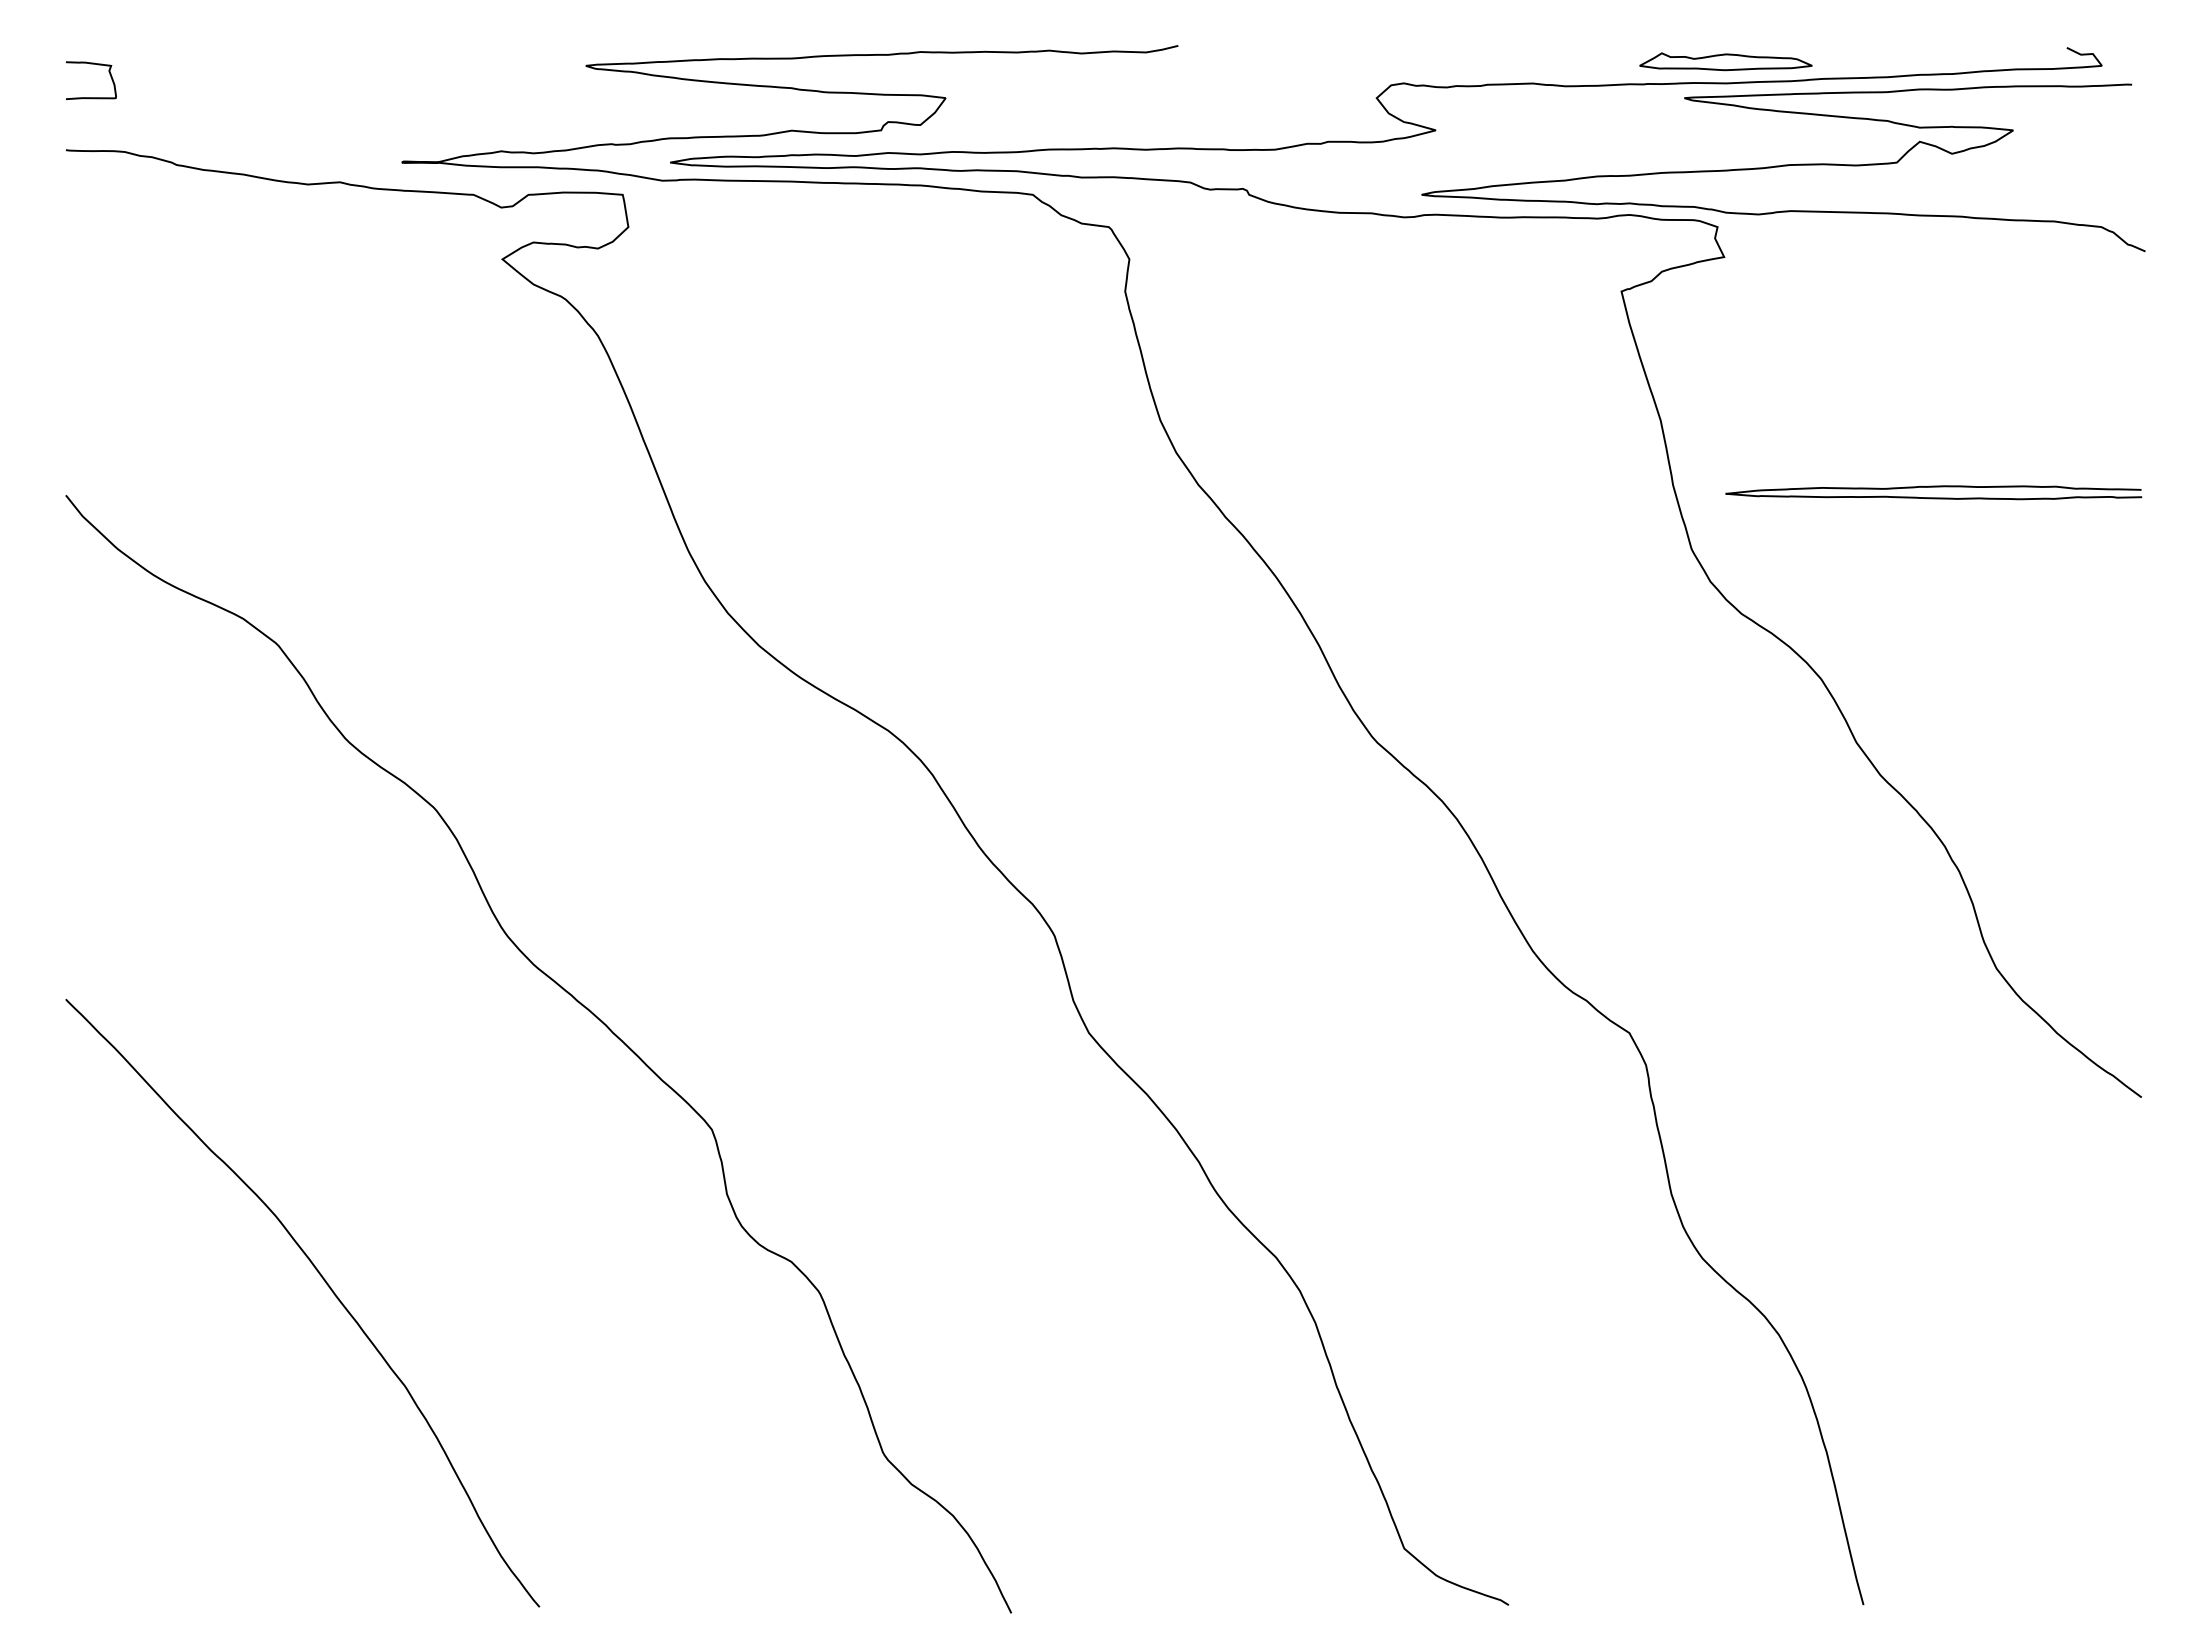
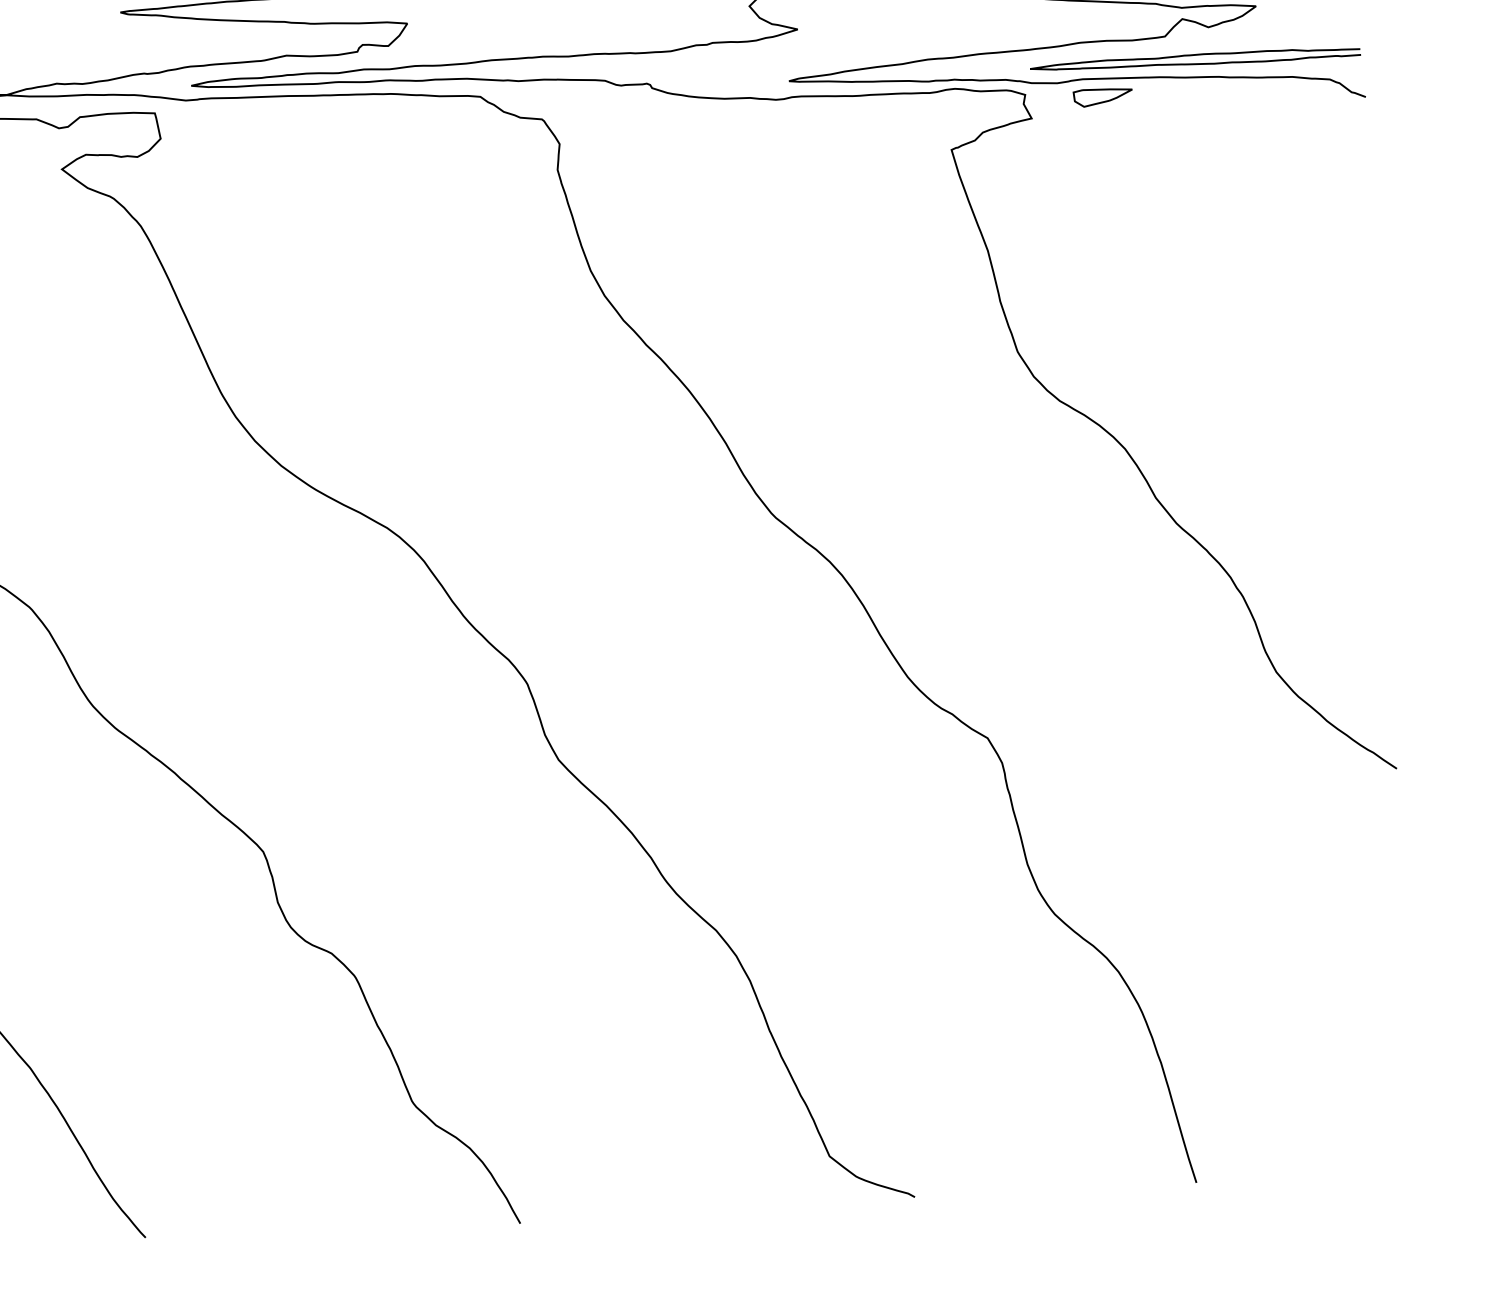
part: (1814, 234) -> (1102, 96), added
curve: (1933, 487) -> (1195, 55), moved

